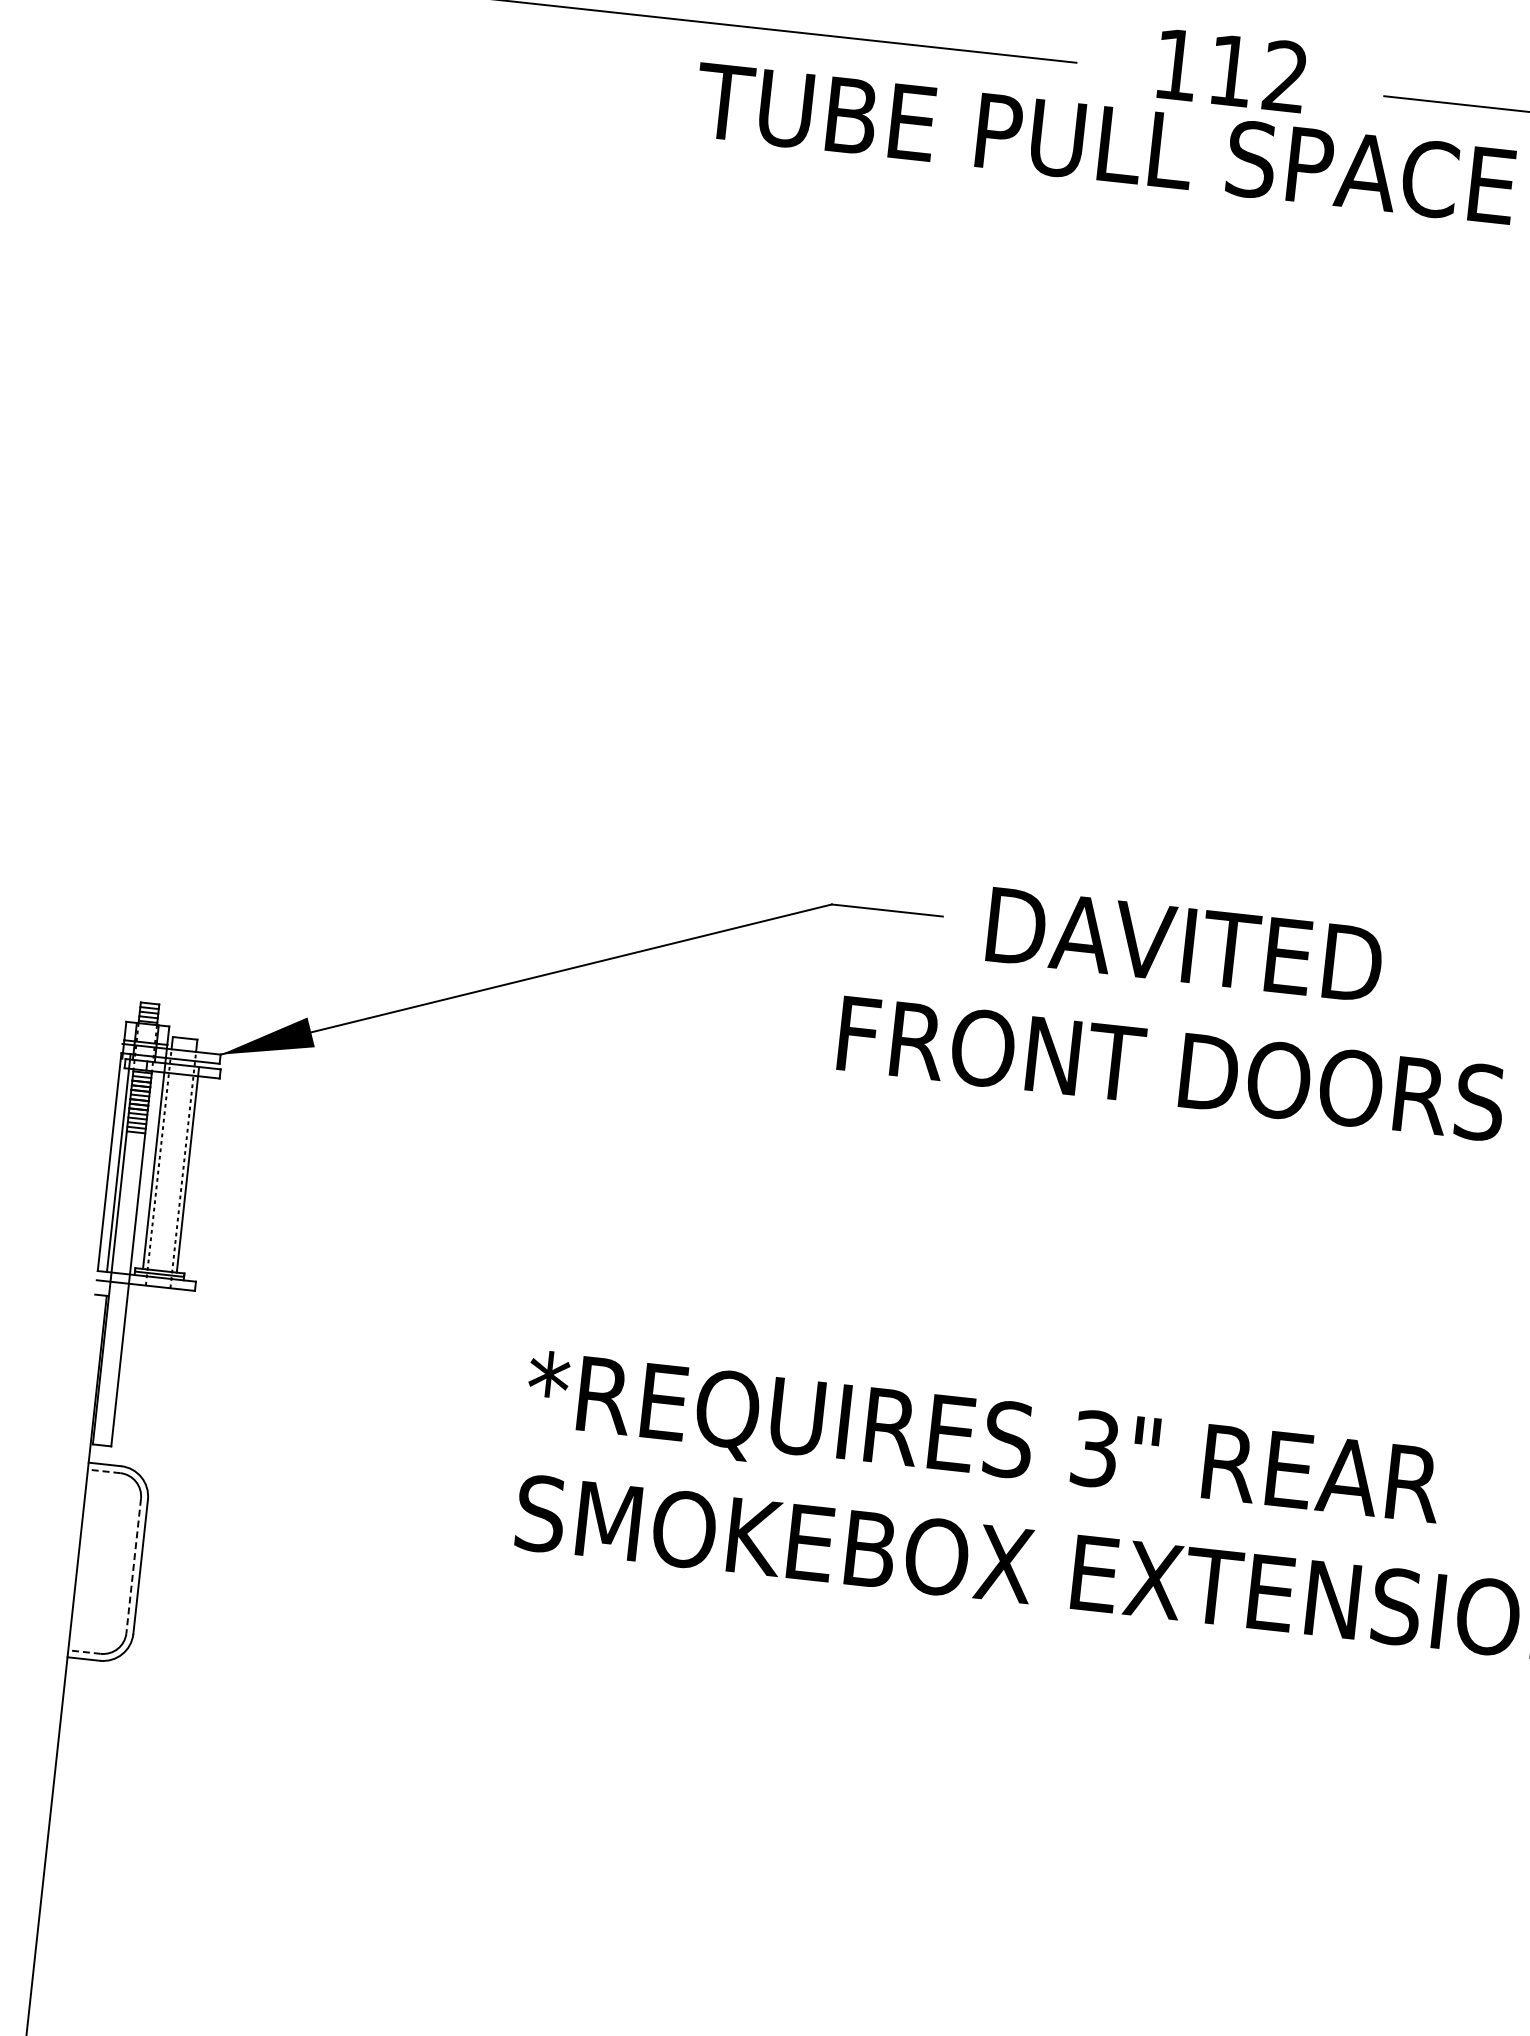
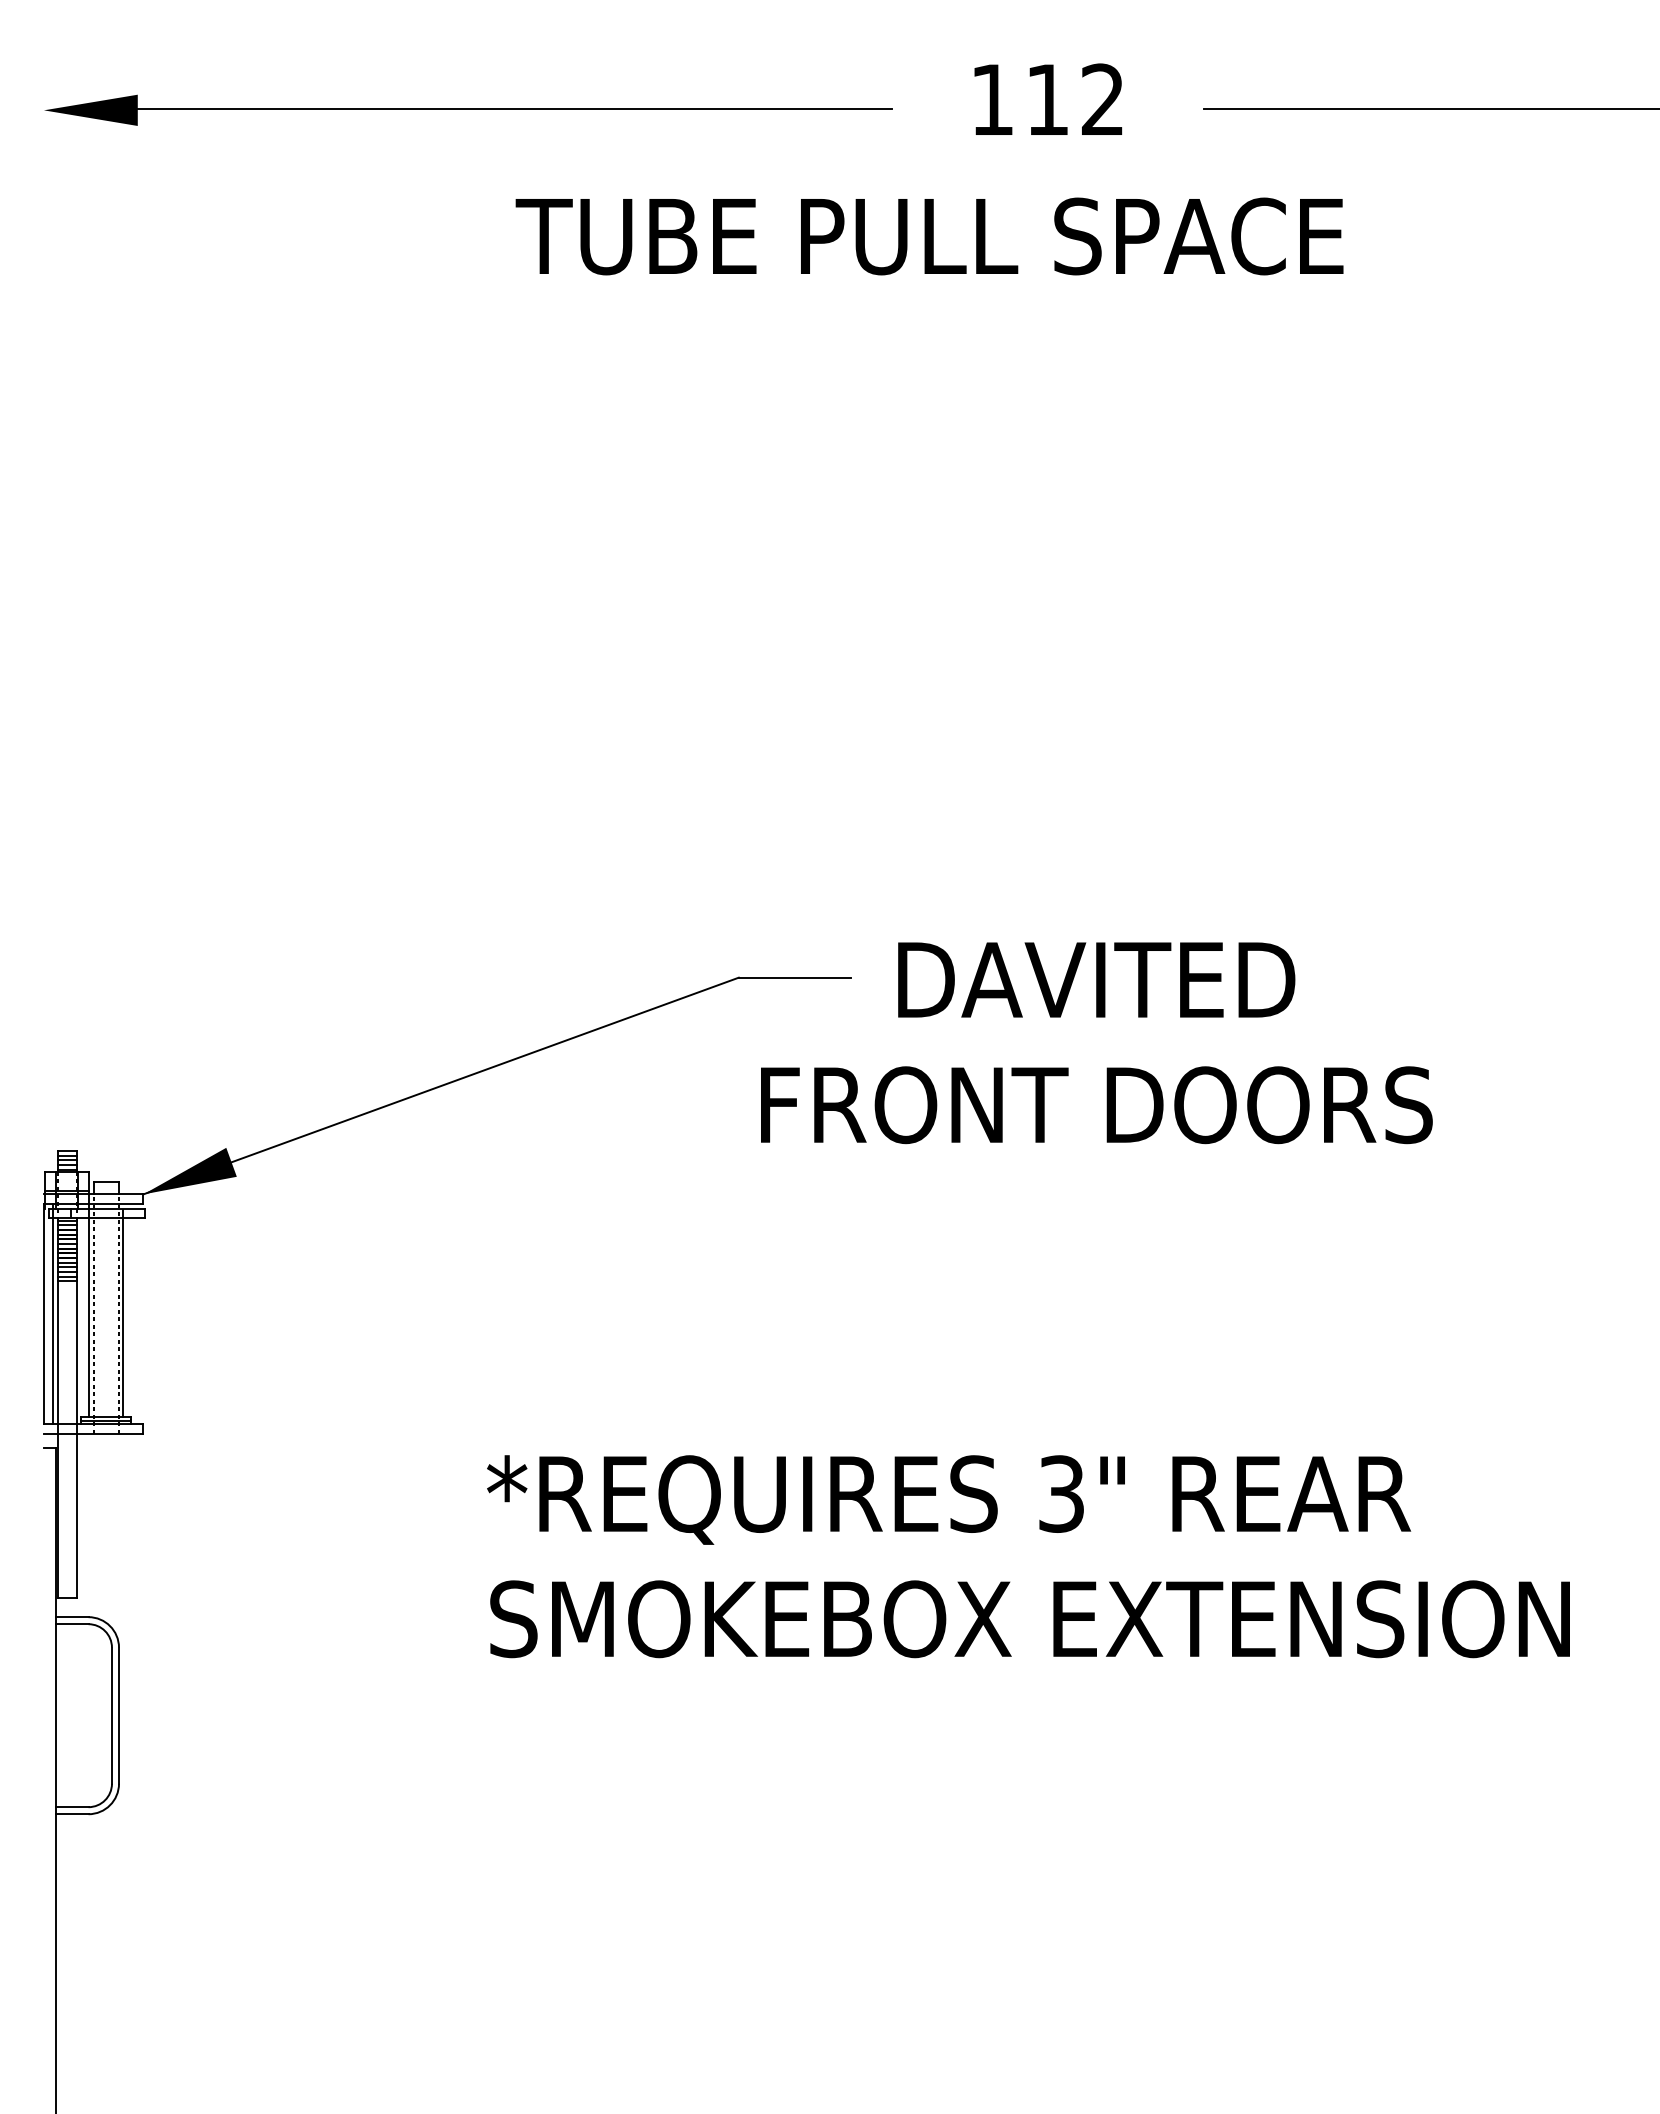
text: (1105, 143) -> (929, 236), moved
line: (103, 1471) -> (71, 1624), dashed -> solid
line: (133, 1566) -> (111, 1716), dashed -> solid
line: (83, 1652) -> (71, 1807), dashed -> solid

